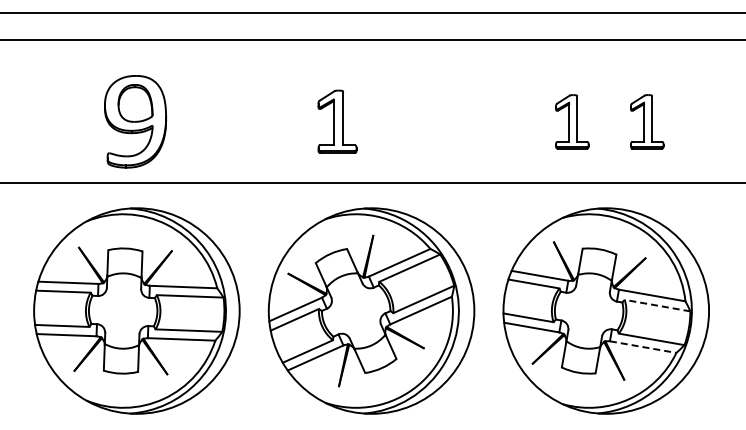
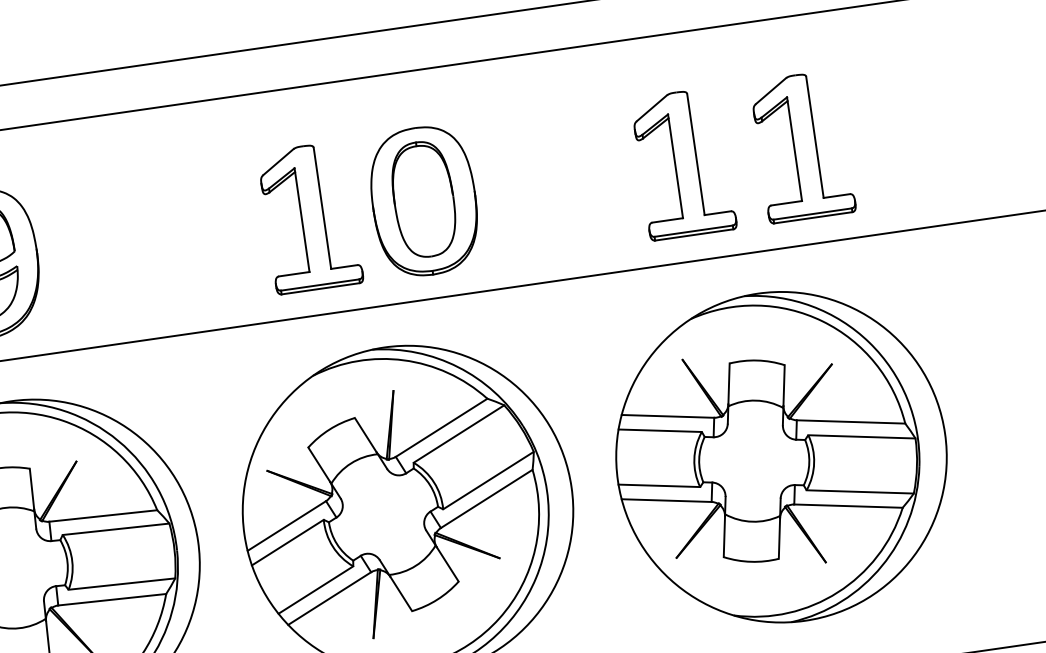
part: (337, 121) -> (310, 217), size x1.43
part: (408, 121) -> (423, 200), added
part: (572, 121) -> (684, 163), size x1.67
part: (647, 121) -> (803, 146), size x1.67
line: (657, 305) -> (861, 436), dashed -> solid
line: (643, 347) -> (849, 506), dashed -> solid

